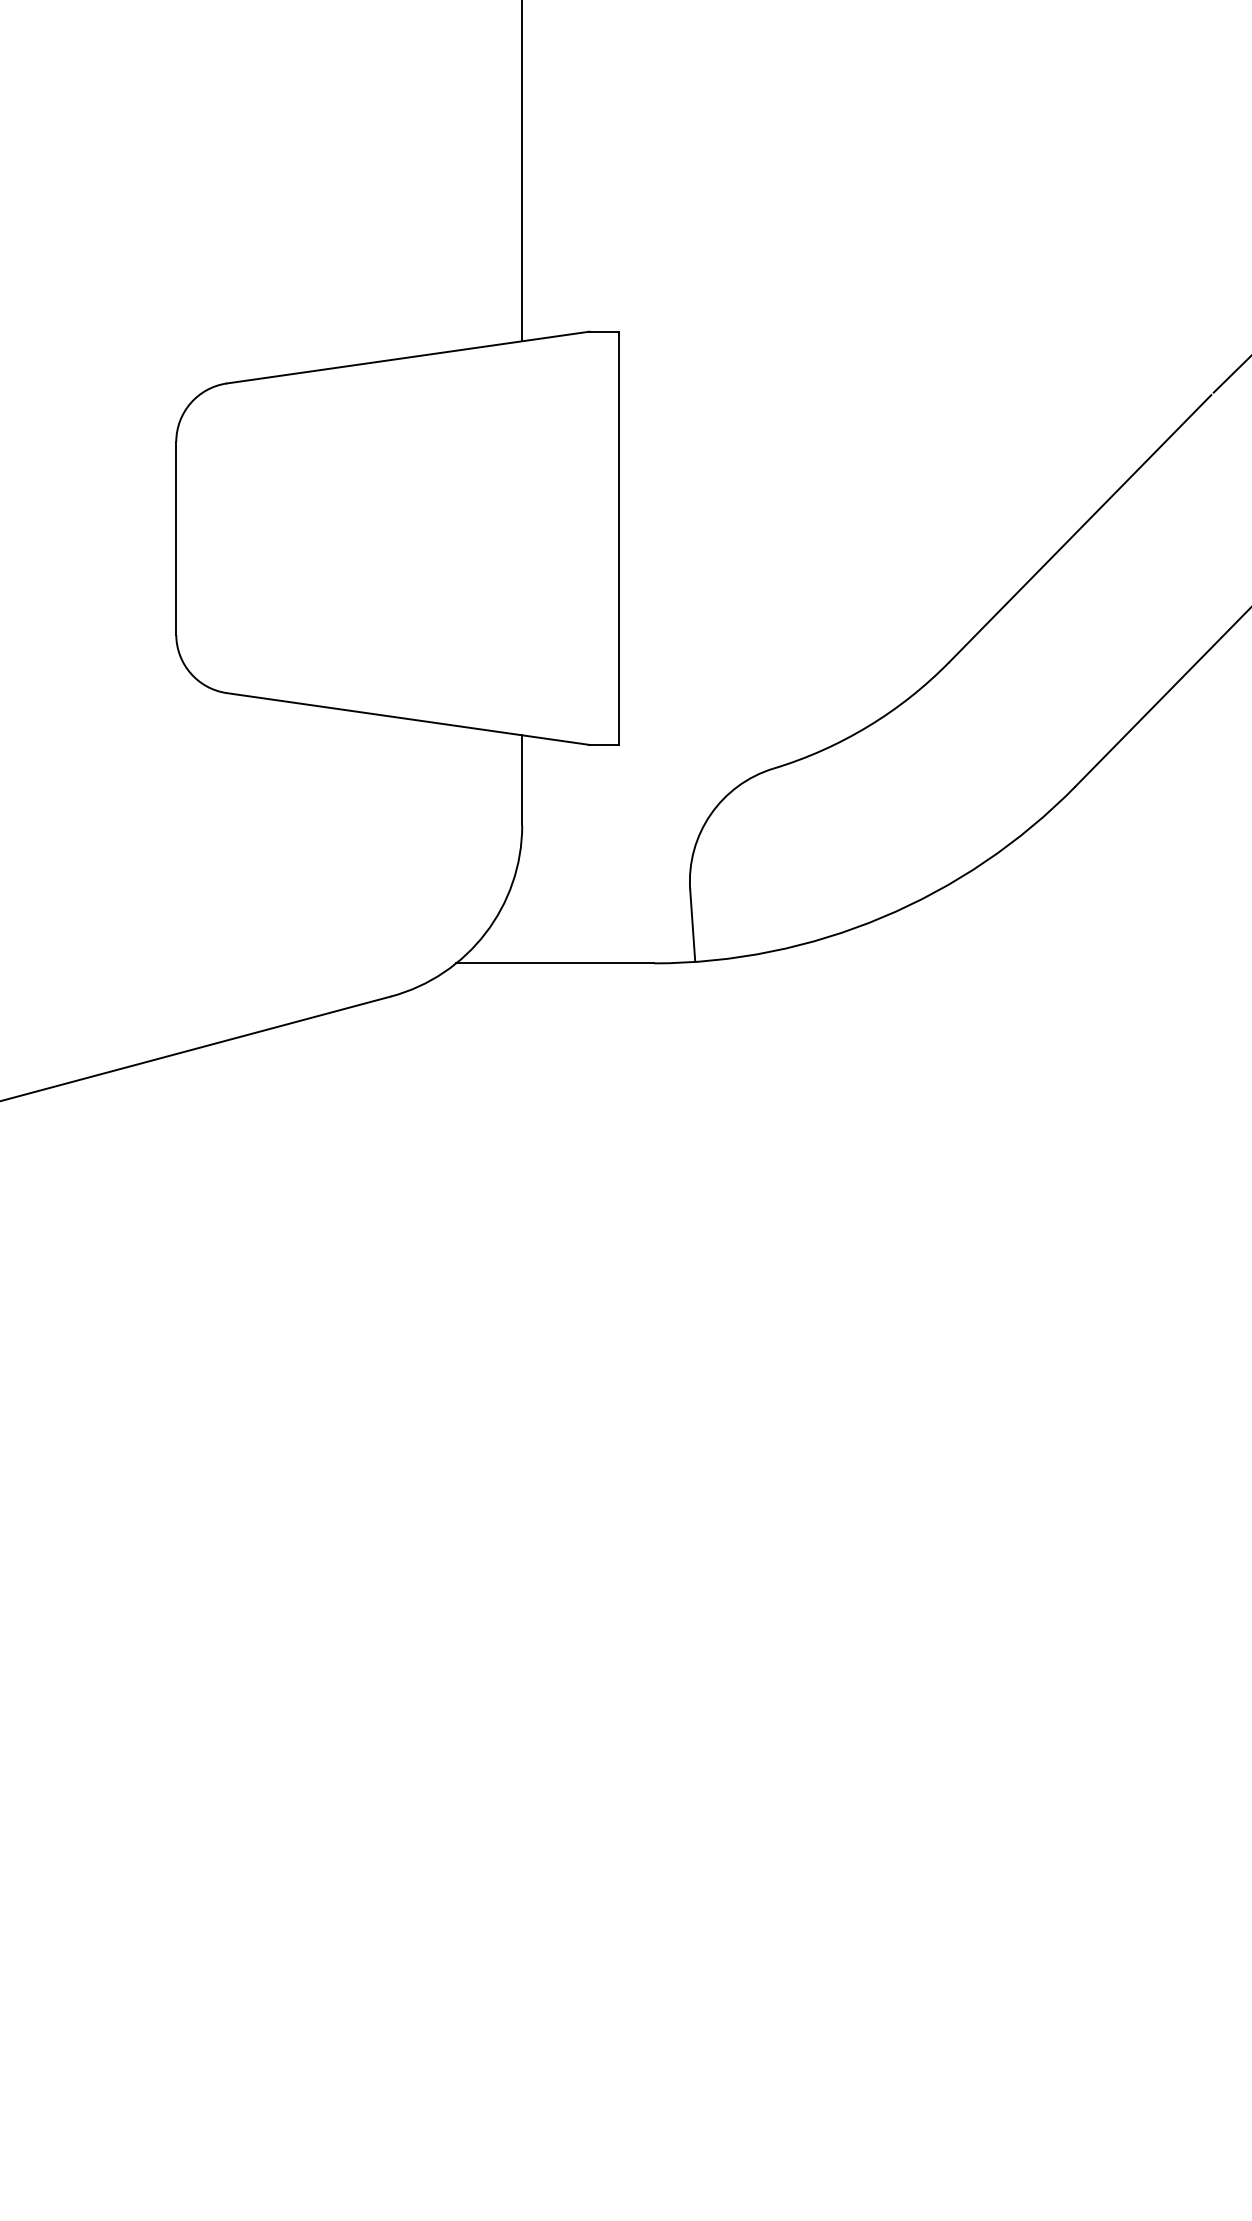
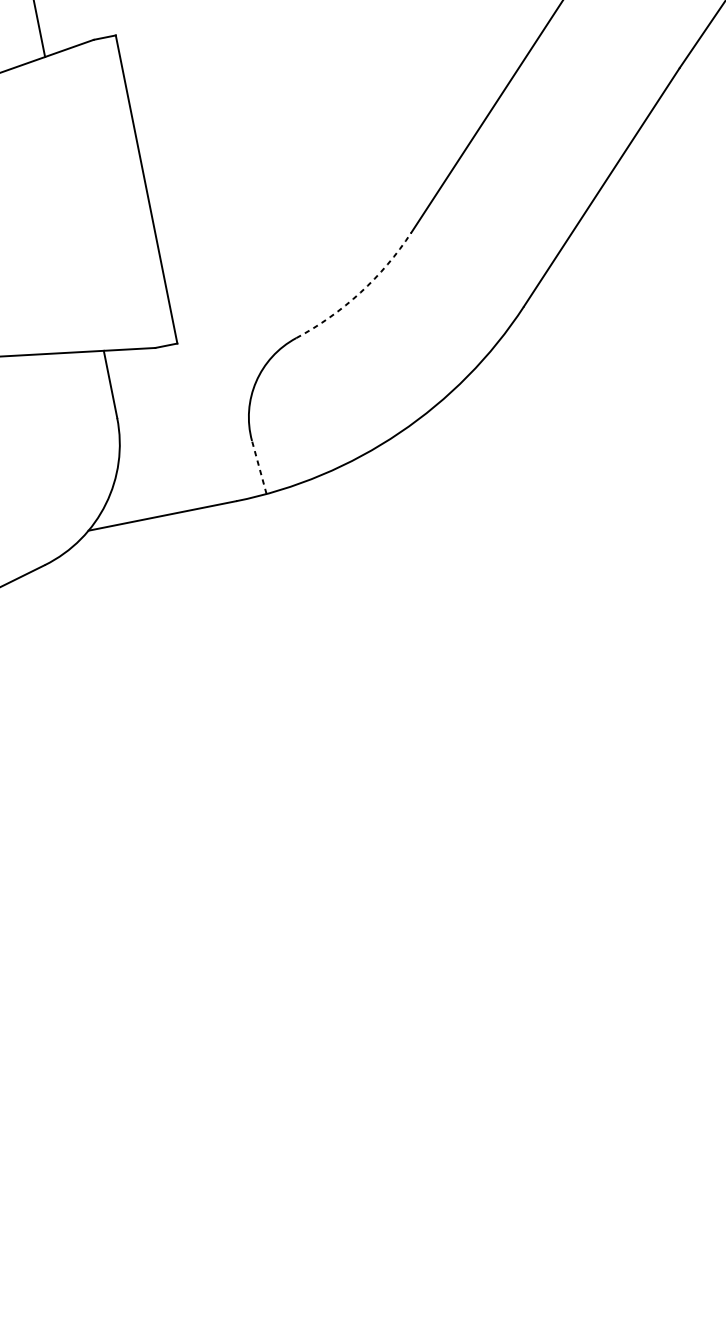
arc: (868, 726) -> (360, 292), solid -> dashed
line: (692, 925) -> (259, 467), solid -> dashed

